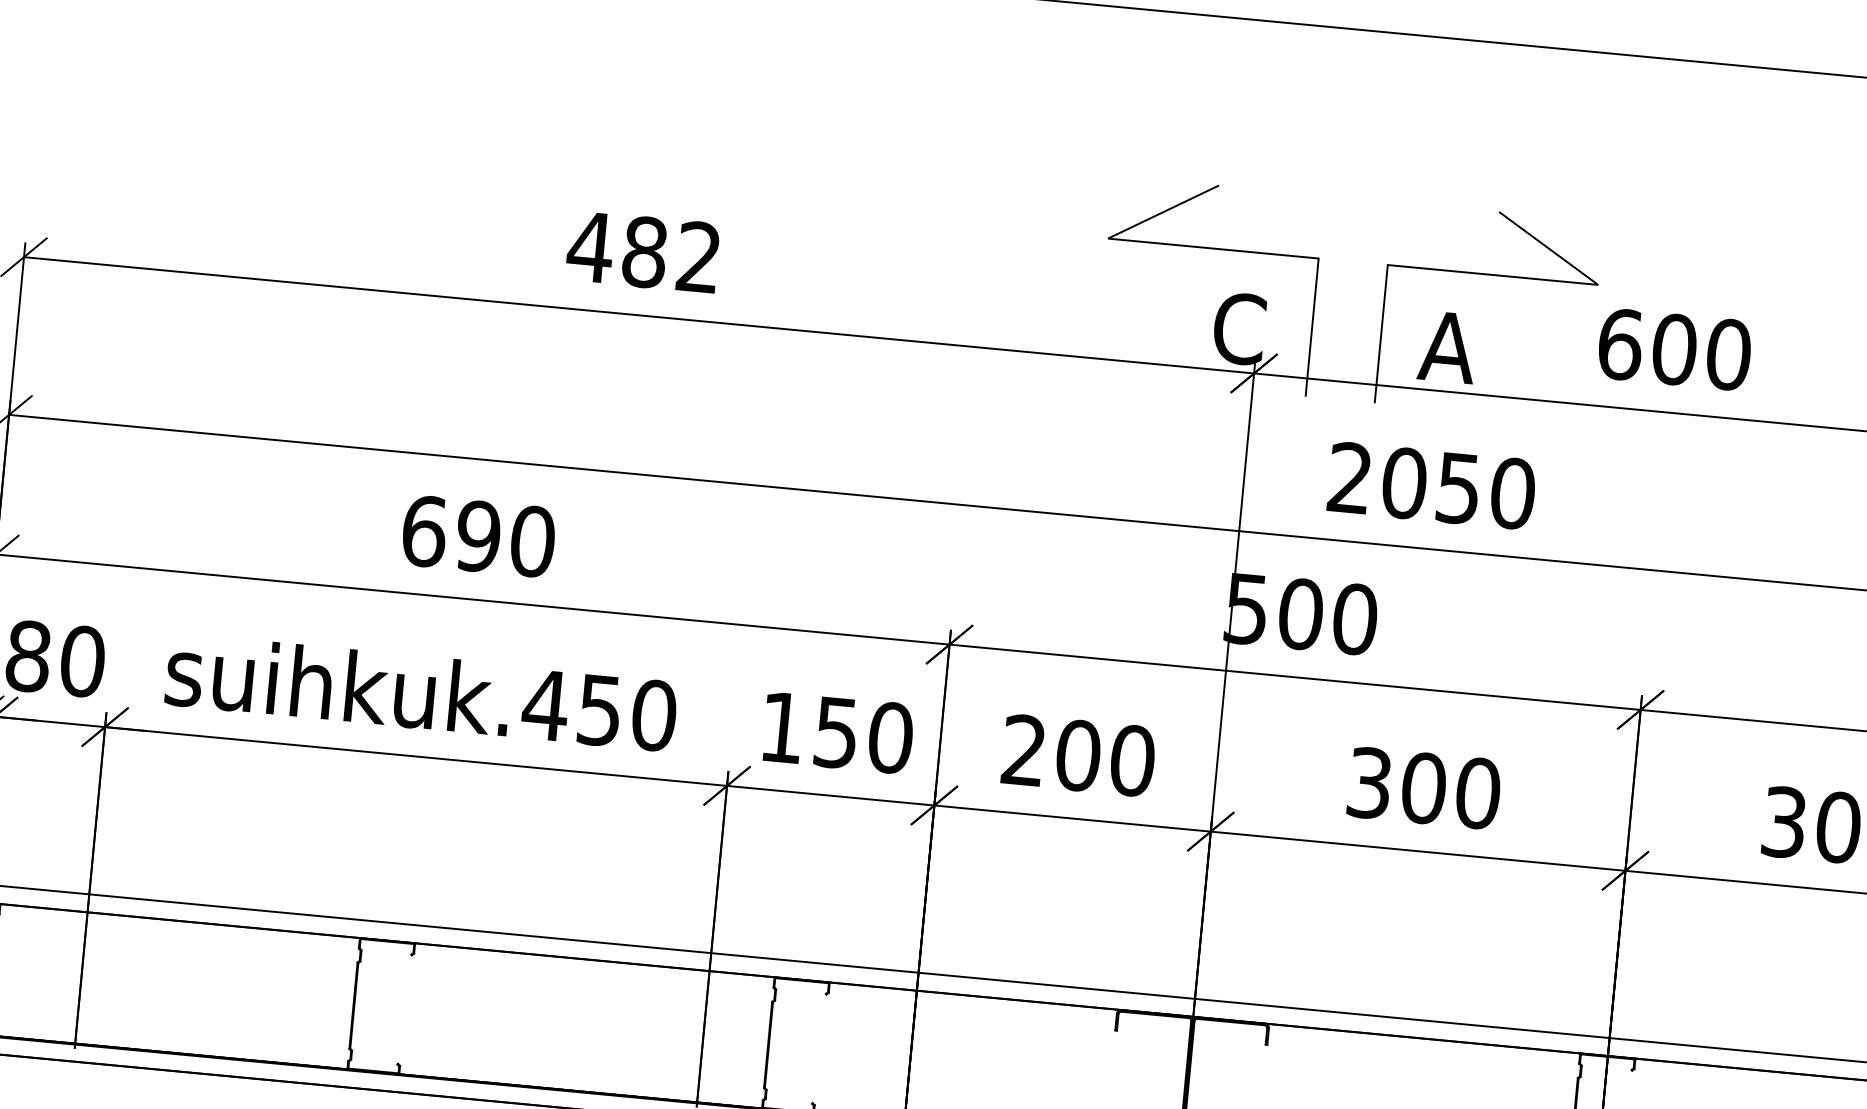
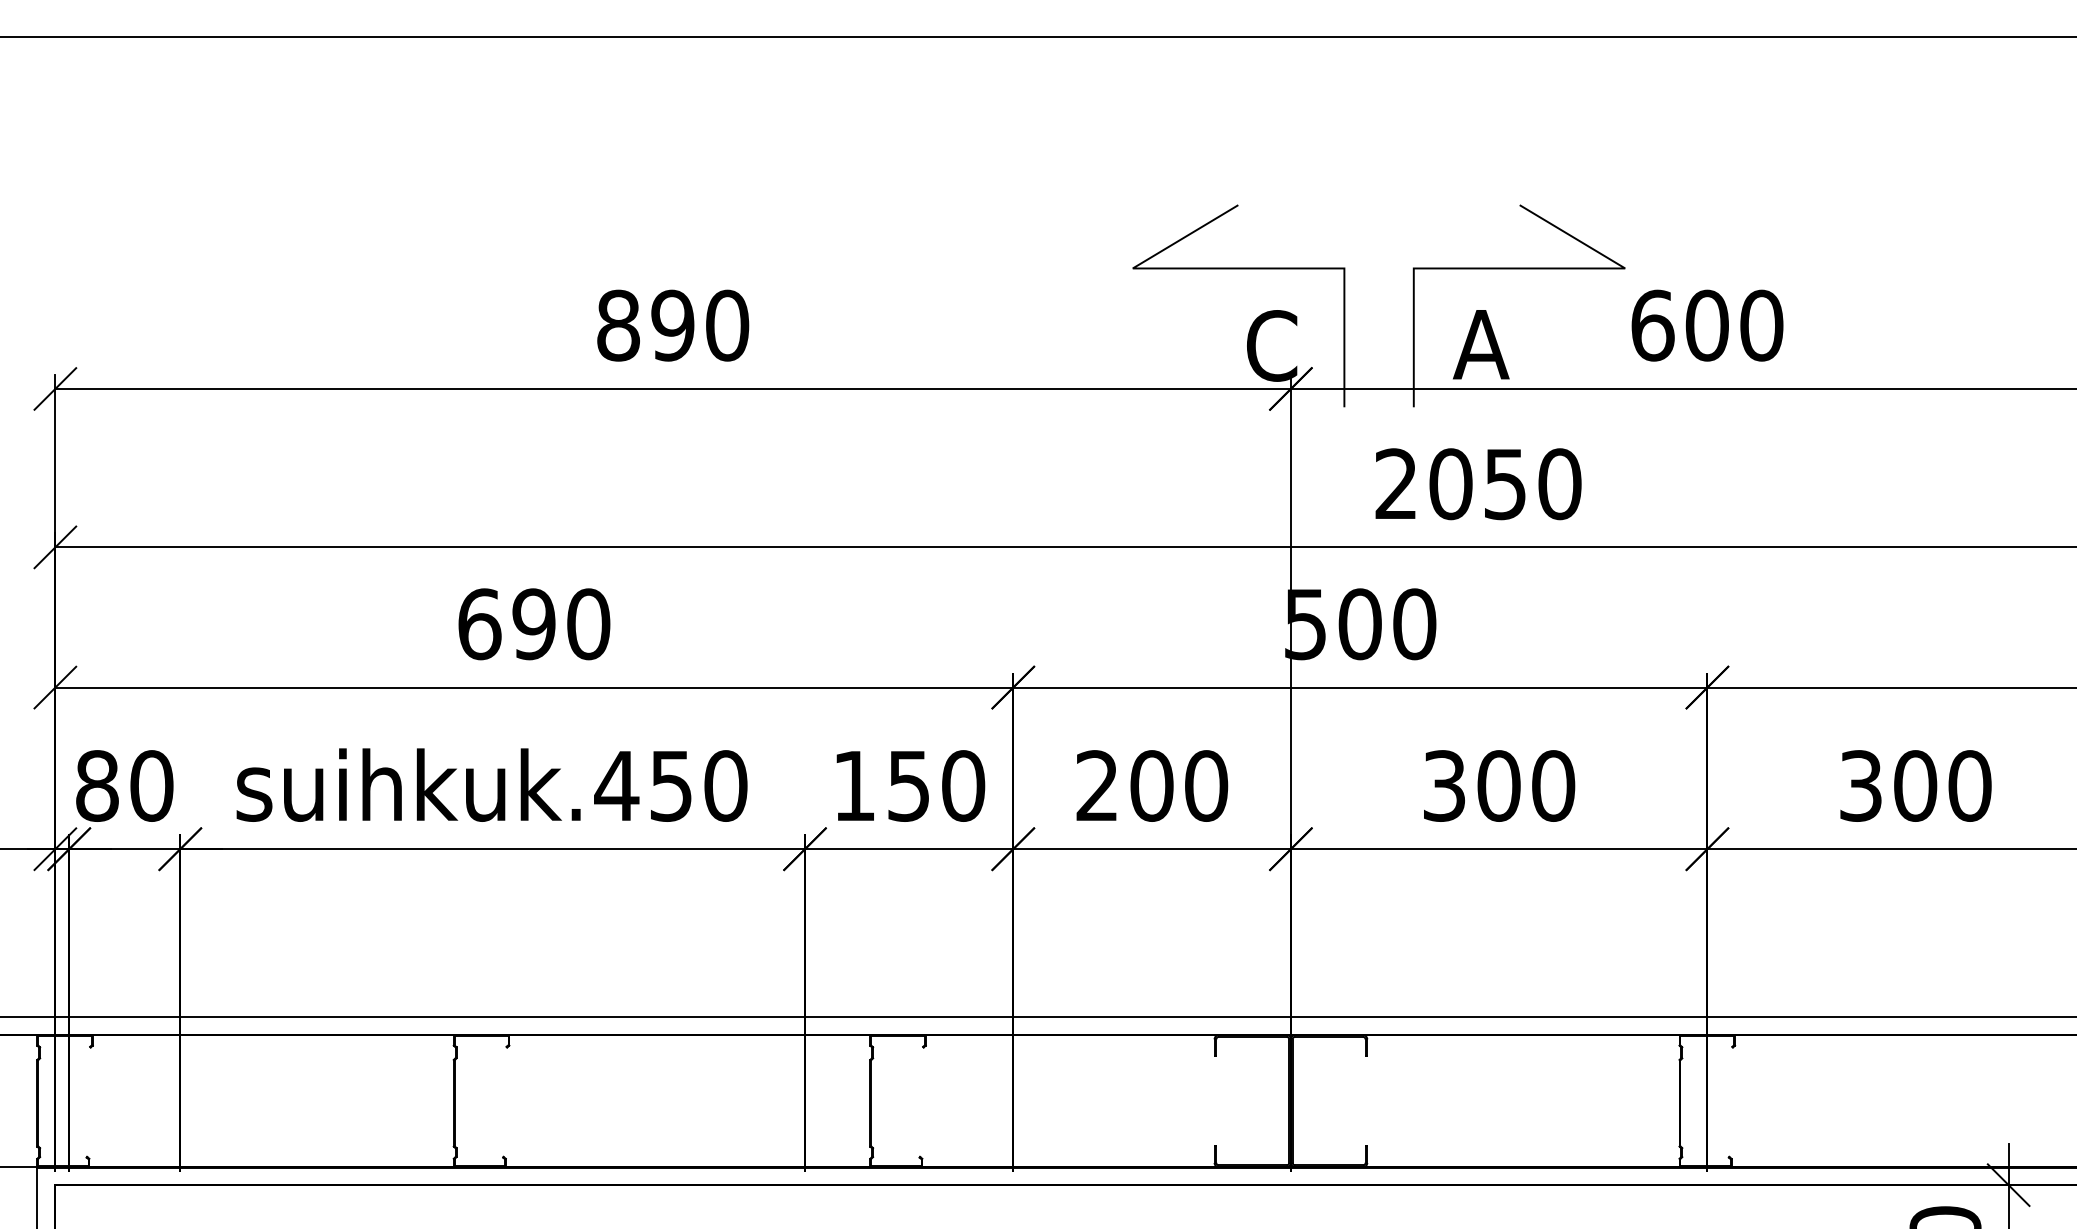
text: (644, 252) -> (672, 325), 482 -> 890

